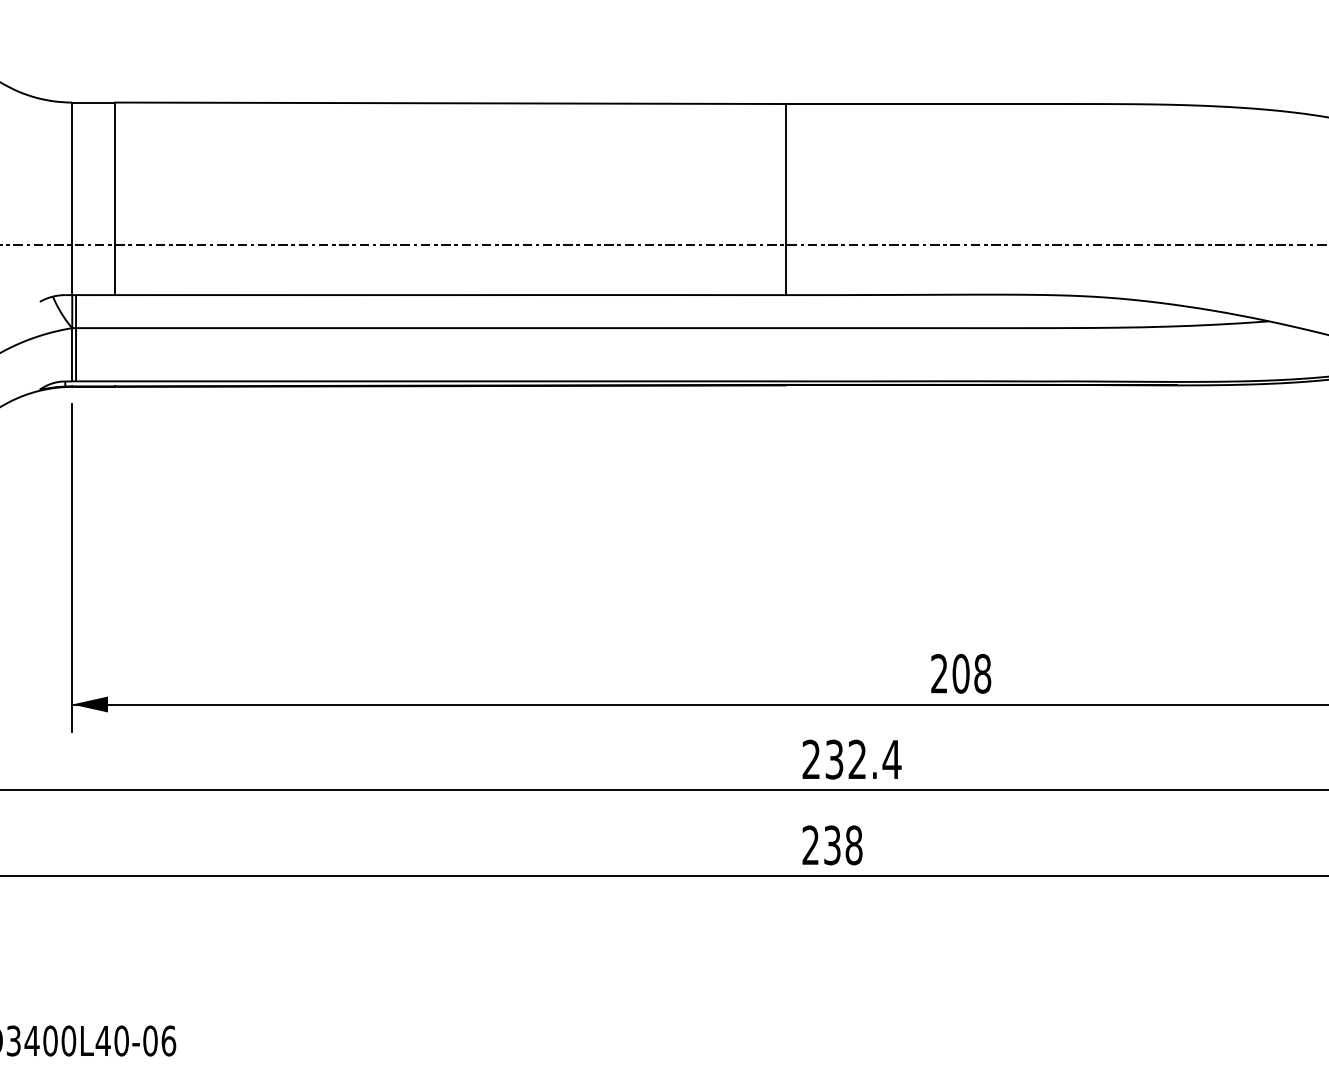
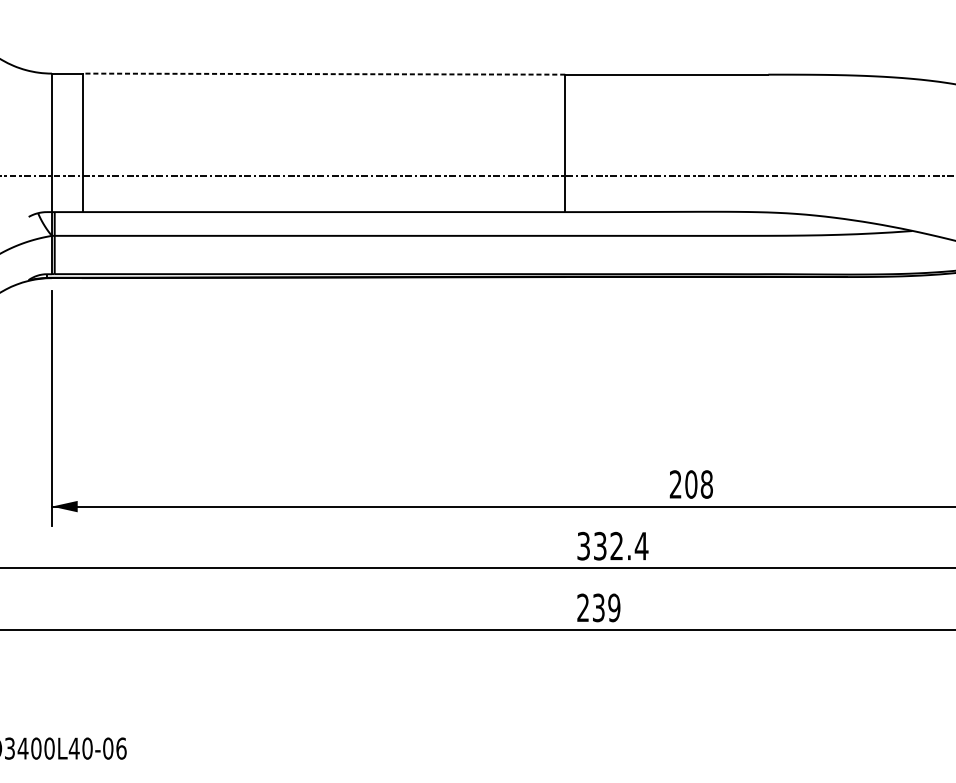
line: (449, 103) -> (323, 74), solid -> dashed
text: (811, 759) -> (583, 546), 232.4 -> 332.4
text: (853, 845) -> (613, 608), 238 -> 239

